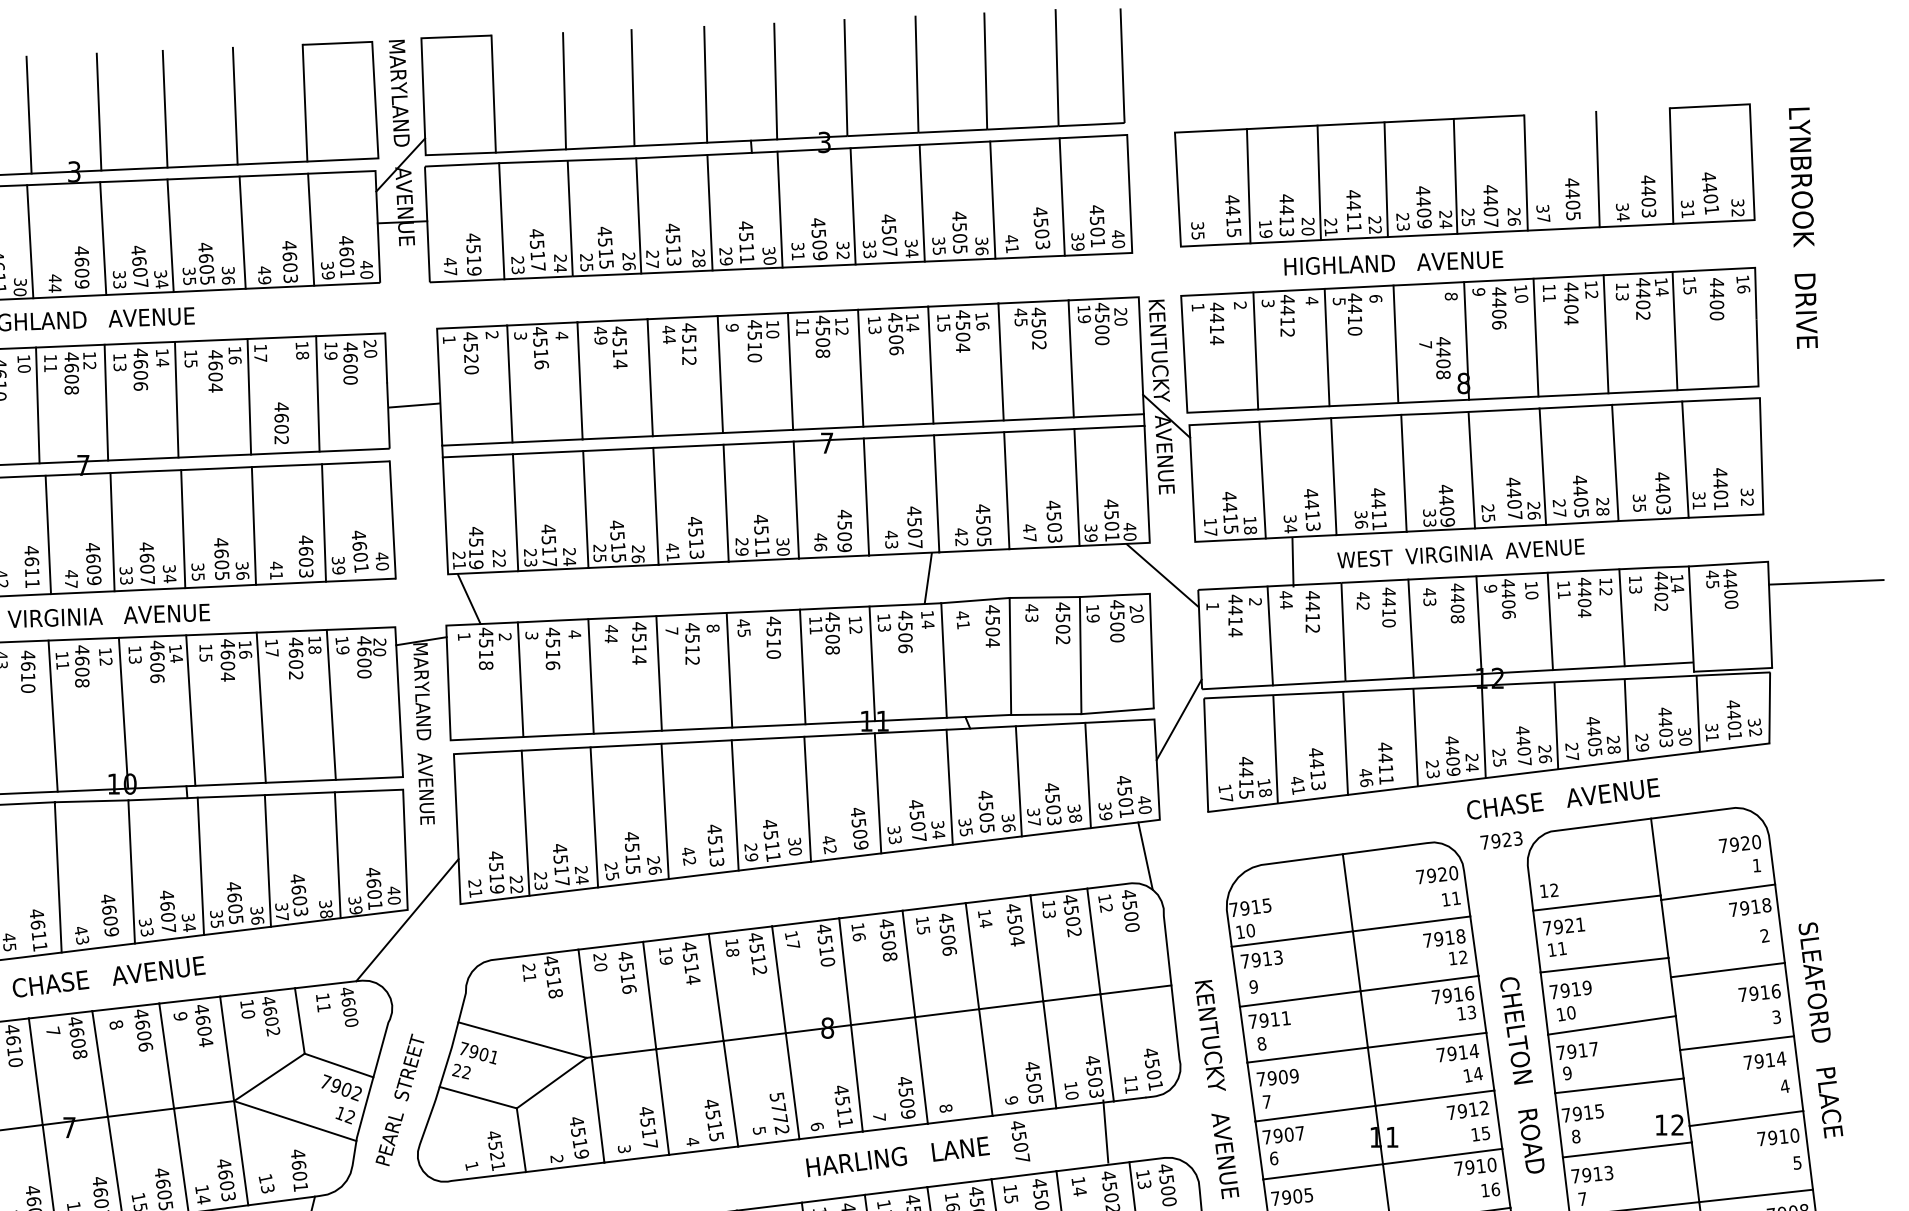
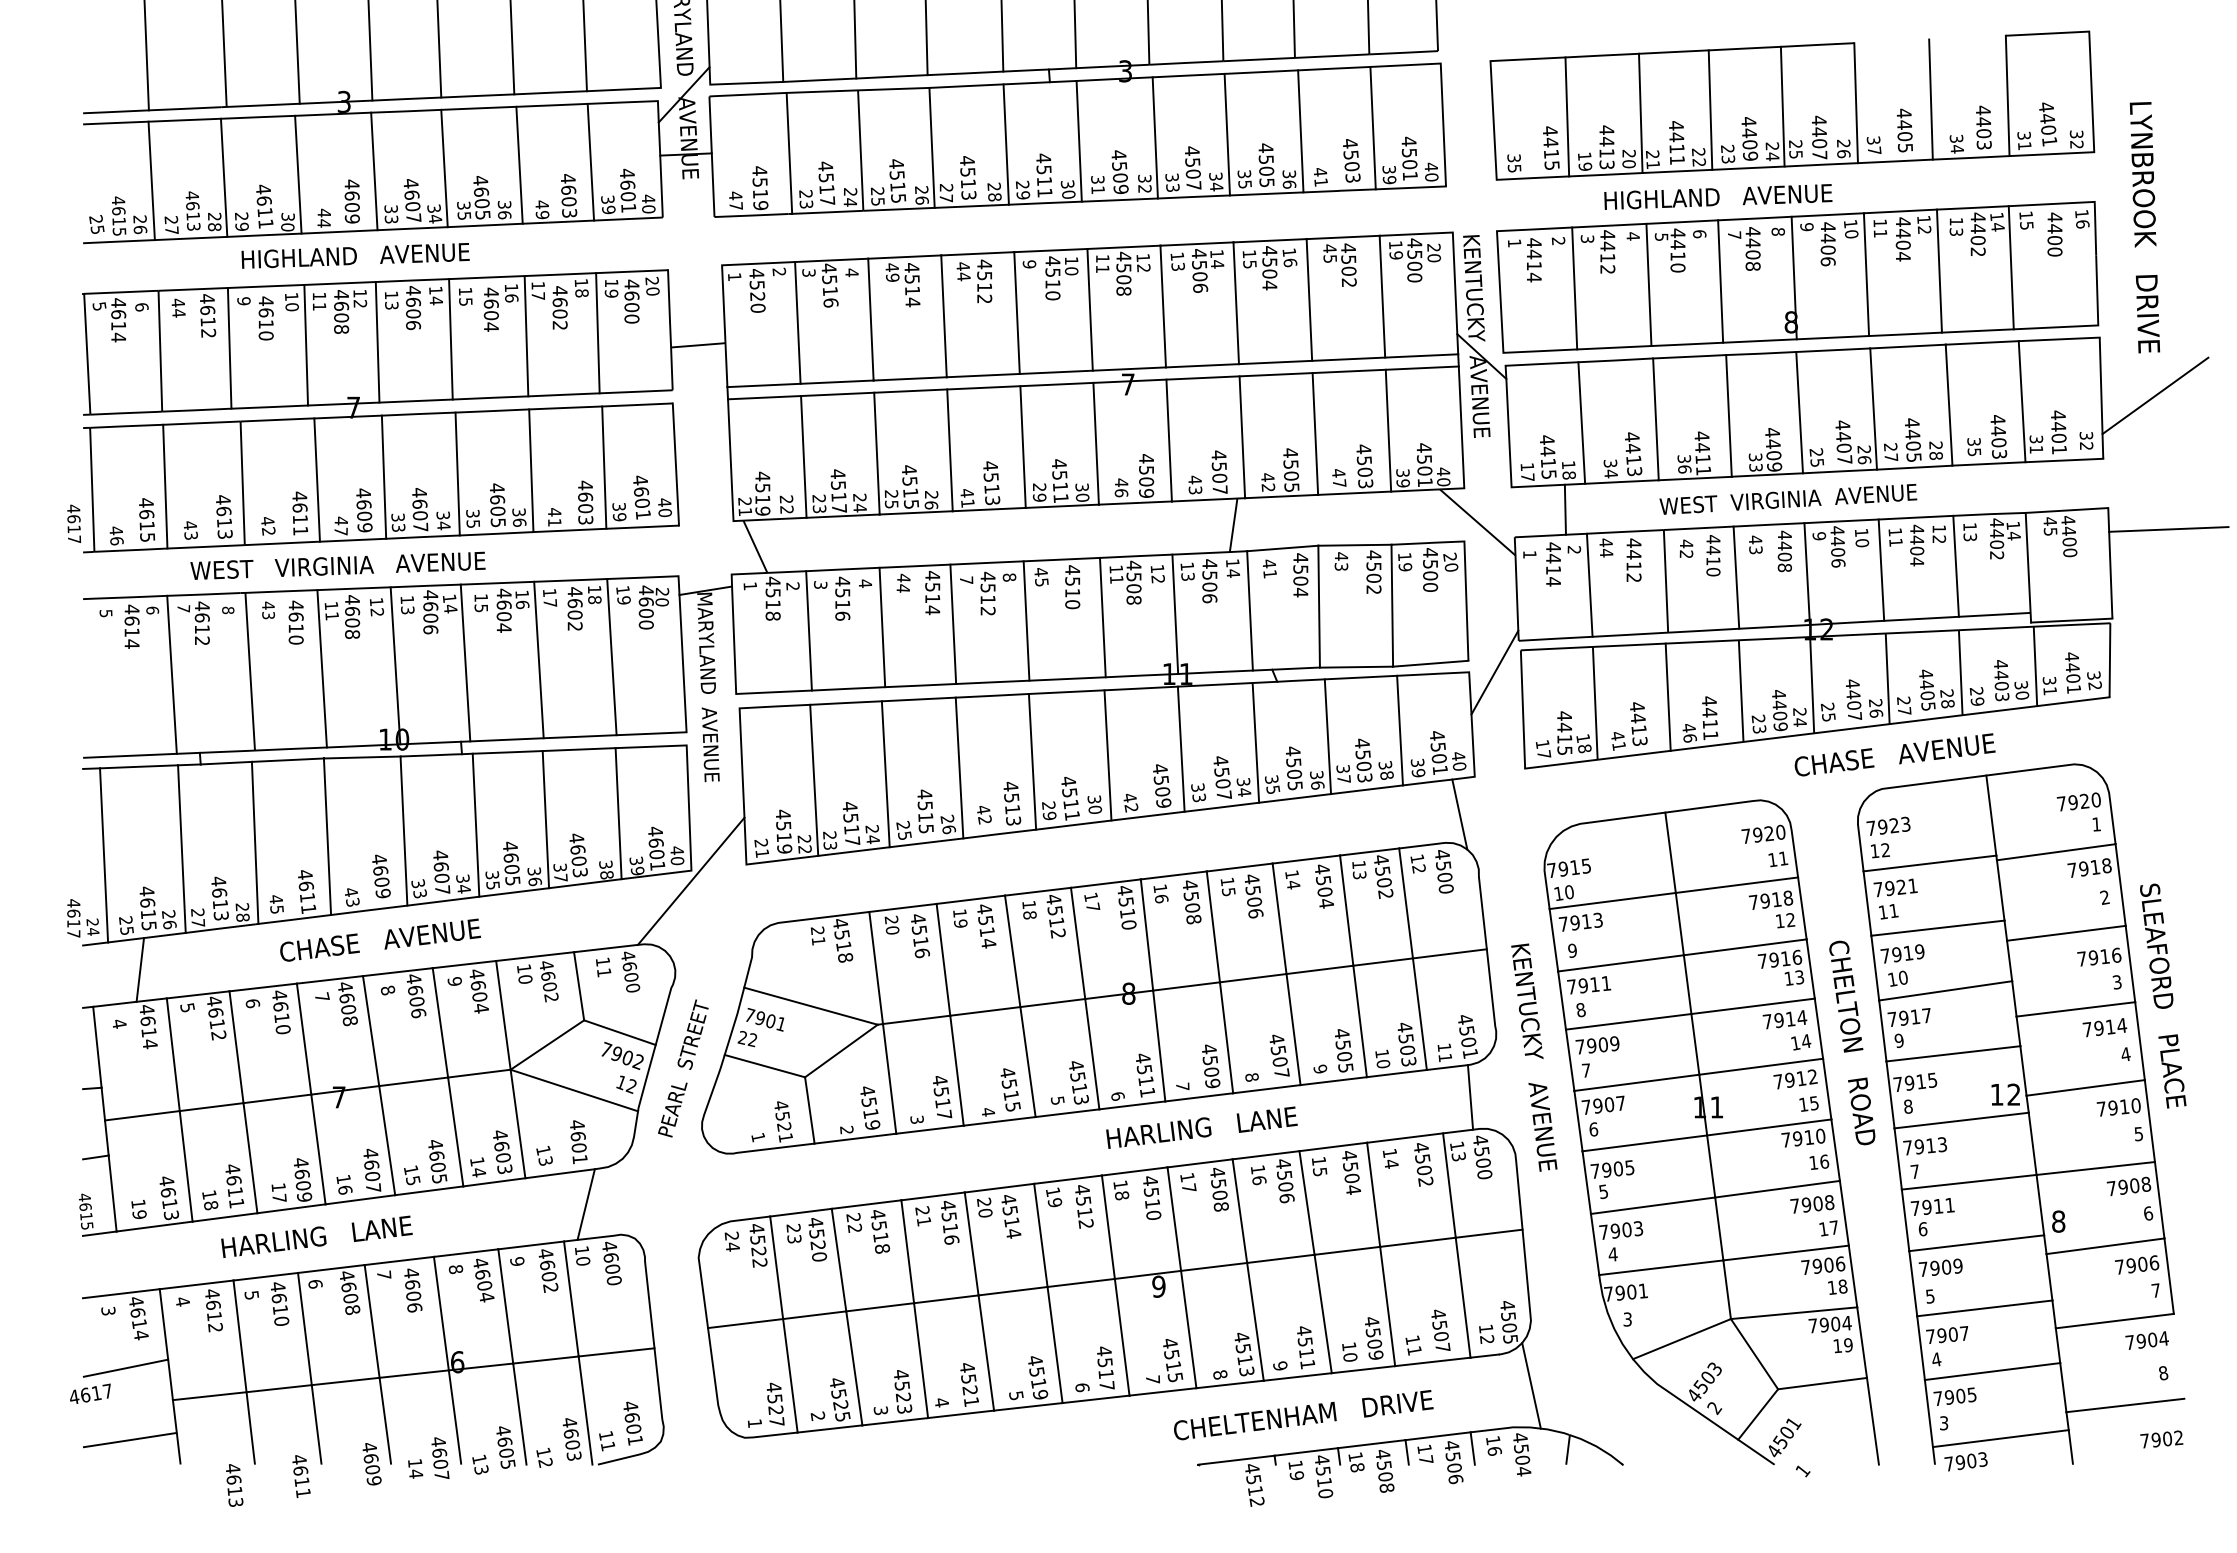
text: (1802, 228) -> (2144, 227), moved
text: (1435, 357) -> (1744, 248), moved
text: (281, 422) -> (559, 307), moved
line: (1813, 453) -> (2155, 395), added
line: (1292, 562) -> (1564, 509), moved
text: (1501, 839) -> (1888, 825), moved
text: (779, 1113) -> (1078, 1082), 5772 -> 4513
line: (1105, 1131) -> (1470, 1097), moved
text: (1020, 1141) -> (1279, 1055), moved

